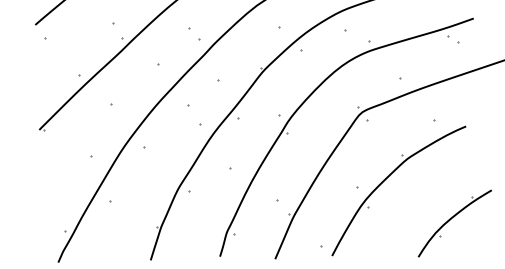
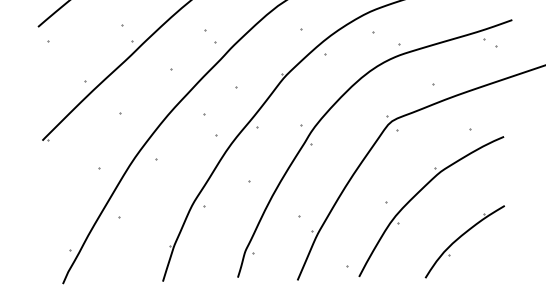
part: (454, 223) -> (464, 241), moved

